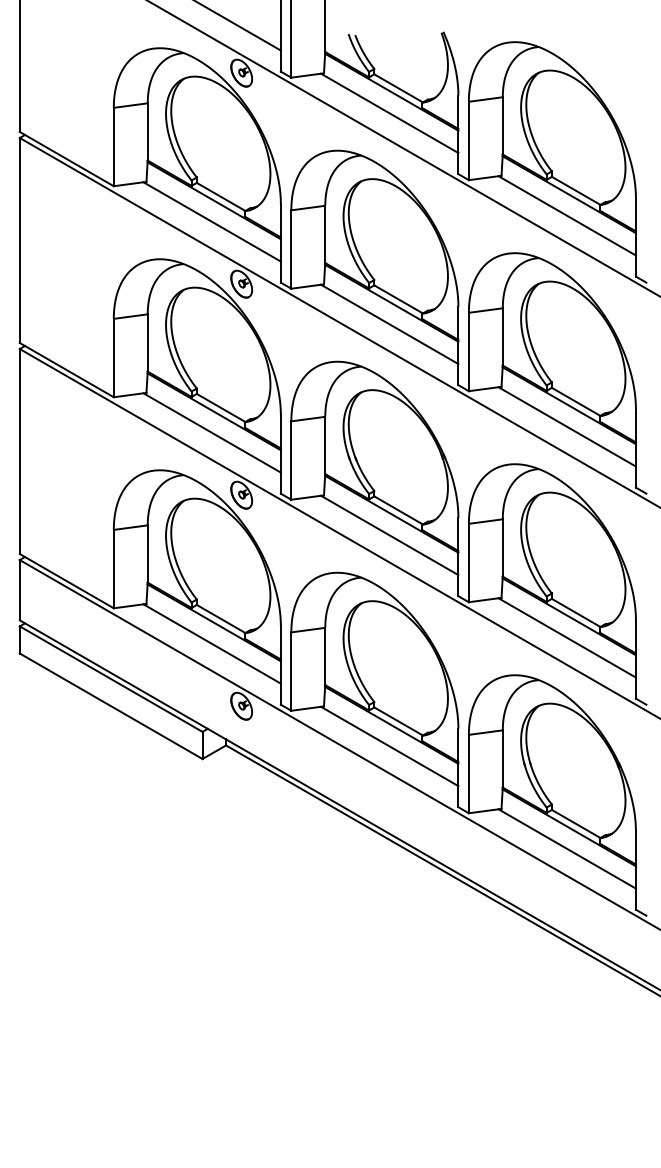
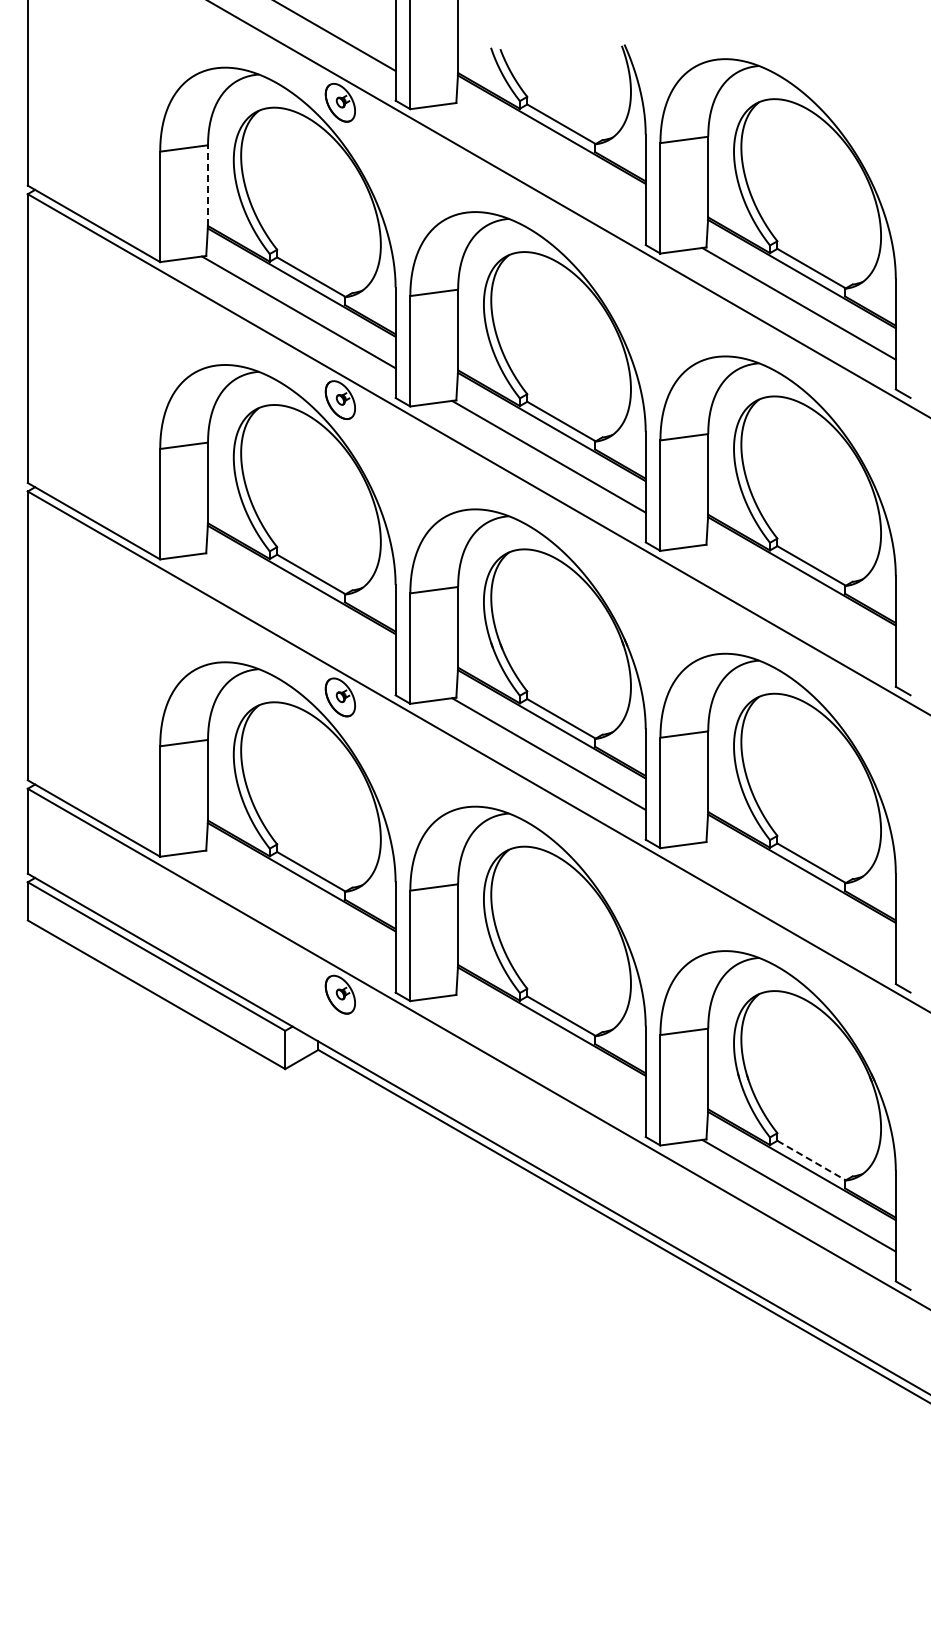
line: (389, 113) -> (548, 159), removed
line: (148, 131) -> (208, 185), solid -> dashed
line: (566, 427) -> (798, 601), removed
line: (211, 432) -> (298, 609), removed
line: (566, 637) -> (798, 898), removed
line: (211, 643) -> (298, 906), removed
line: (389, 746) -> (548, 1051), removed
line: (576, 823) -> (811, 1160), solid -> dashed

